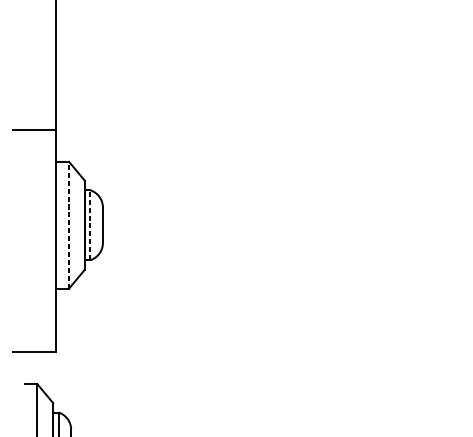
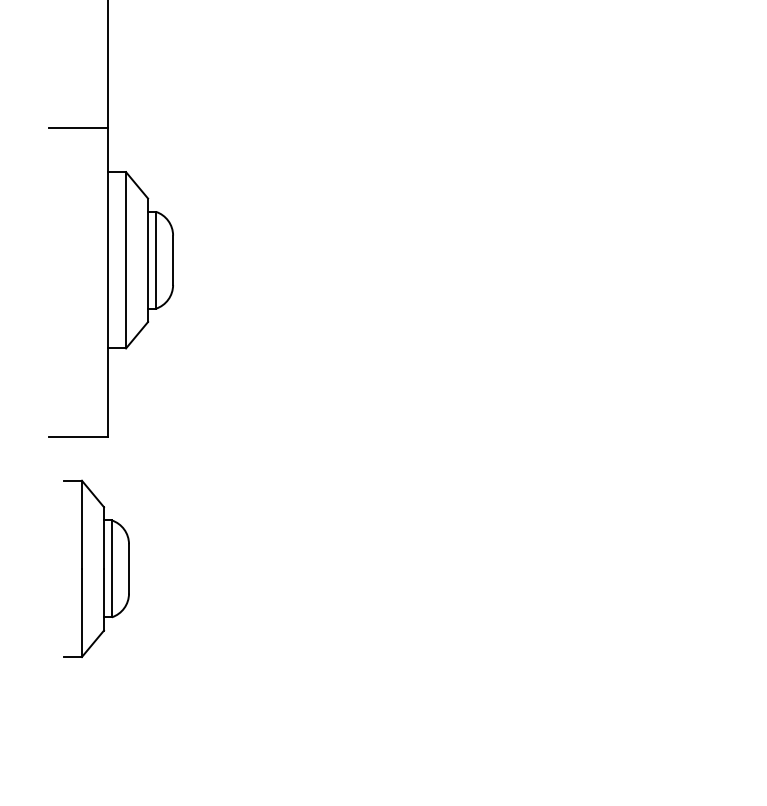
line: (69, 224) -> (126, 259), dashed -> solid
line: (90, 224) -> (155, 259), dashed -> solid

